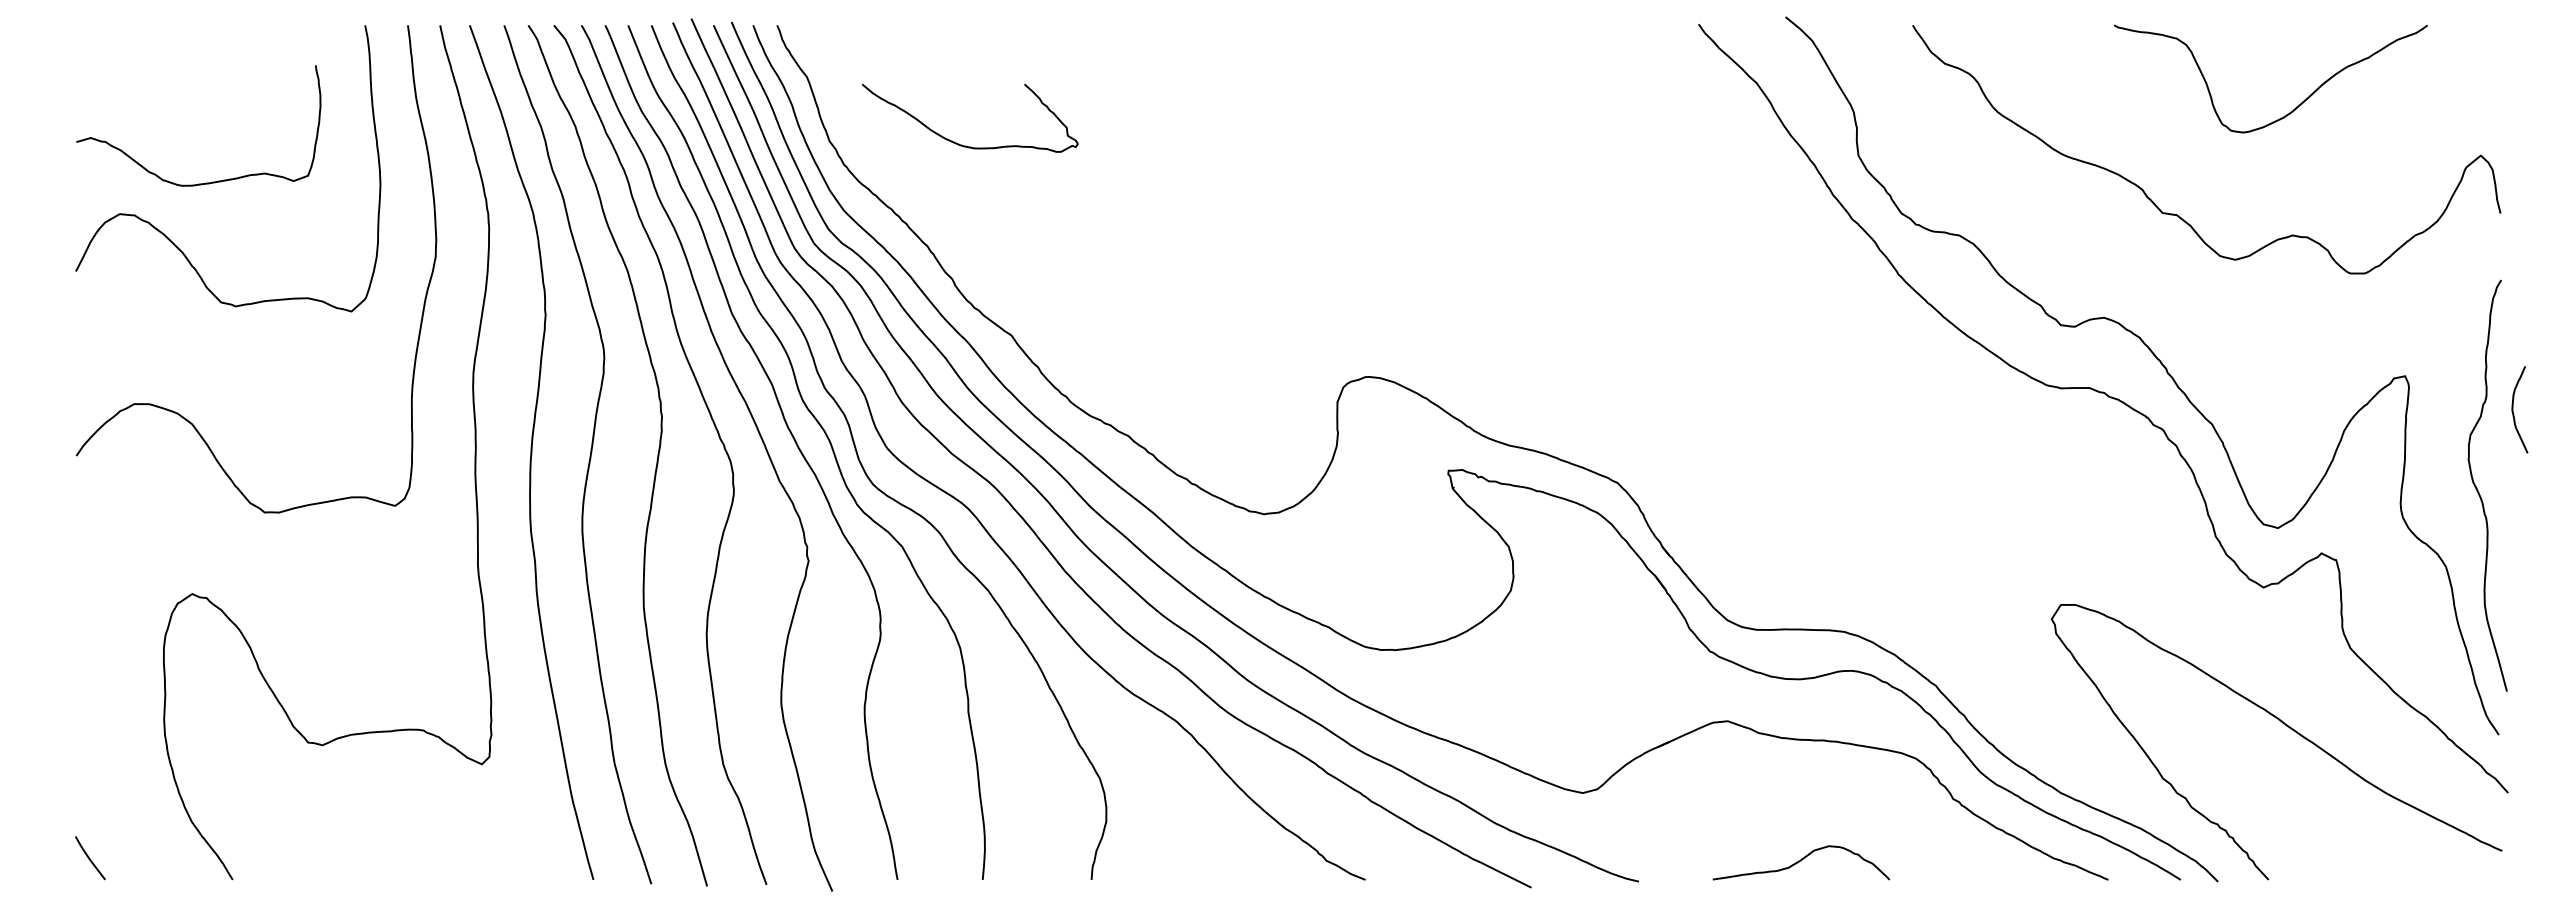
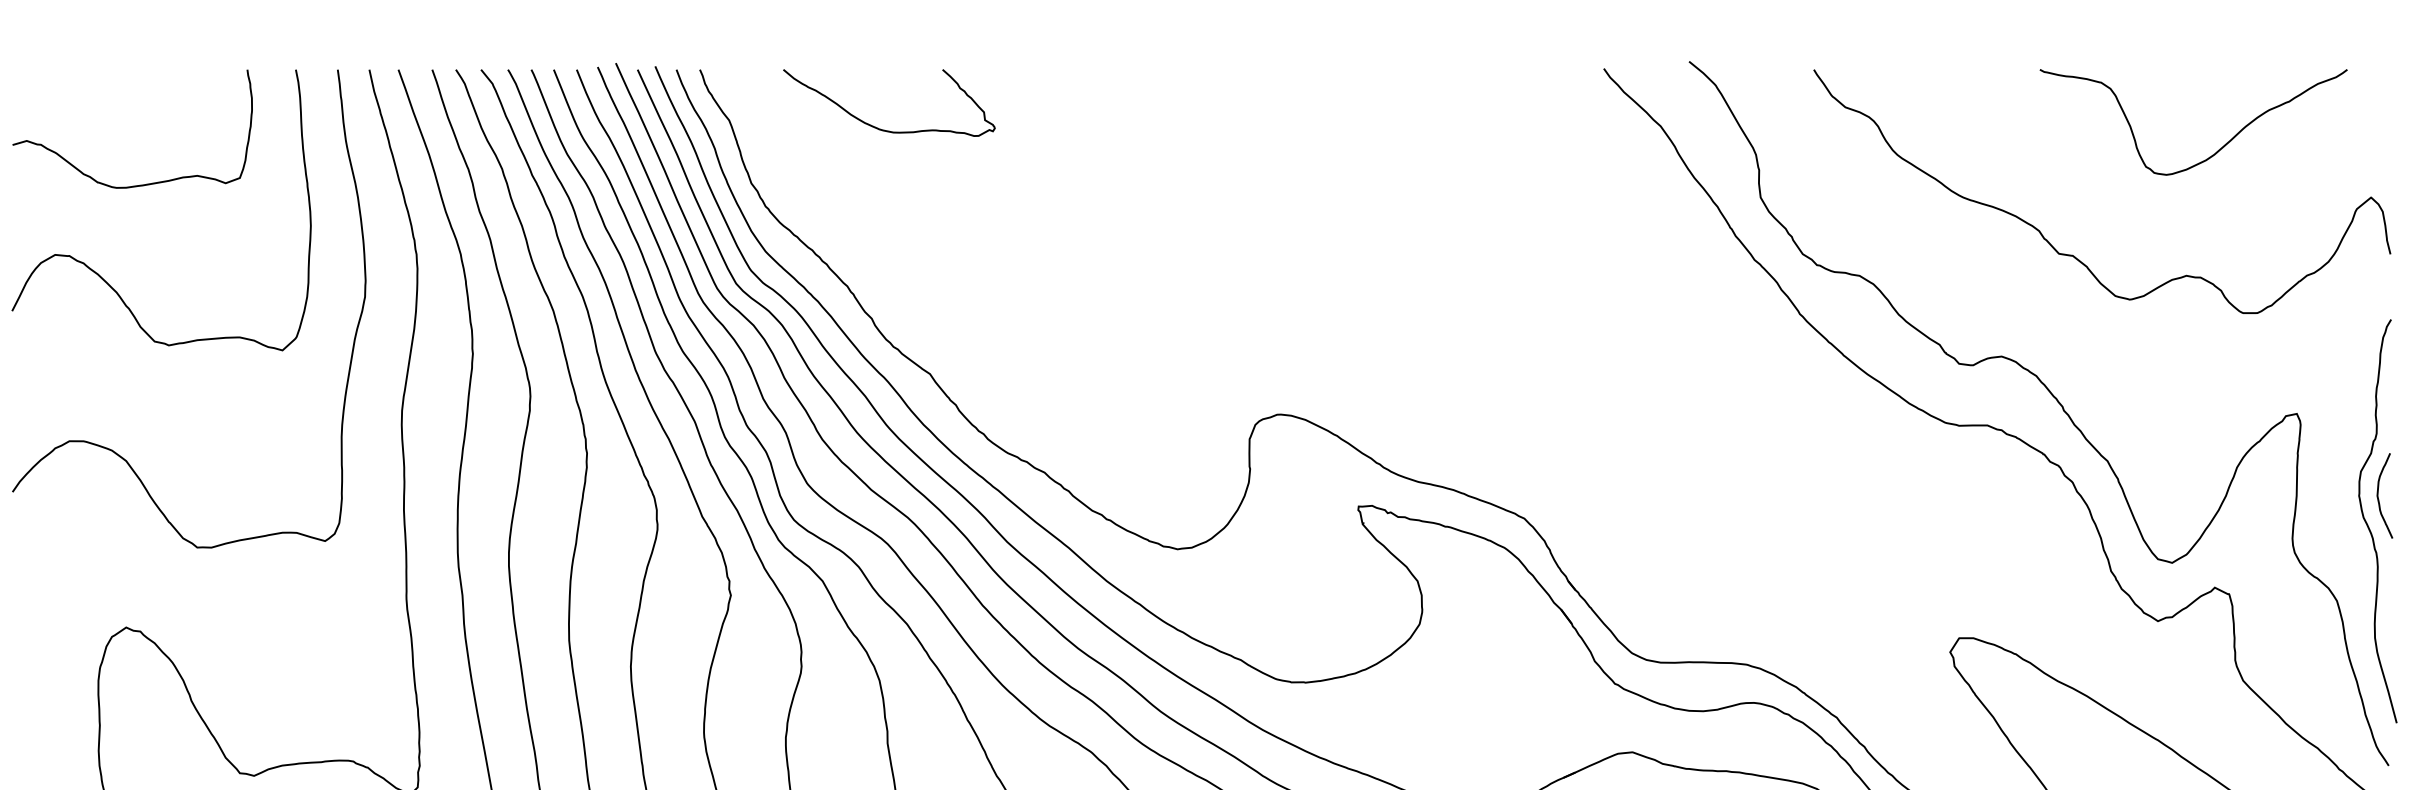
curve: (2297, 105) -> (2219, 148), moved
curve: (959, 143) -> (878, 127), moved
curve: (205, 182) -> (139, 184), moved
curve: (2513, 409) -> (2378, 495), moved

